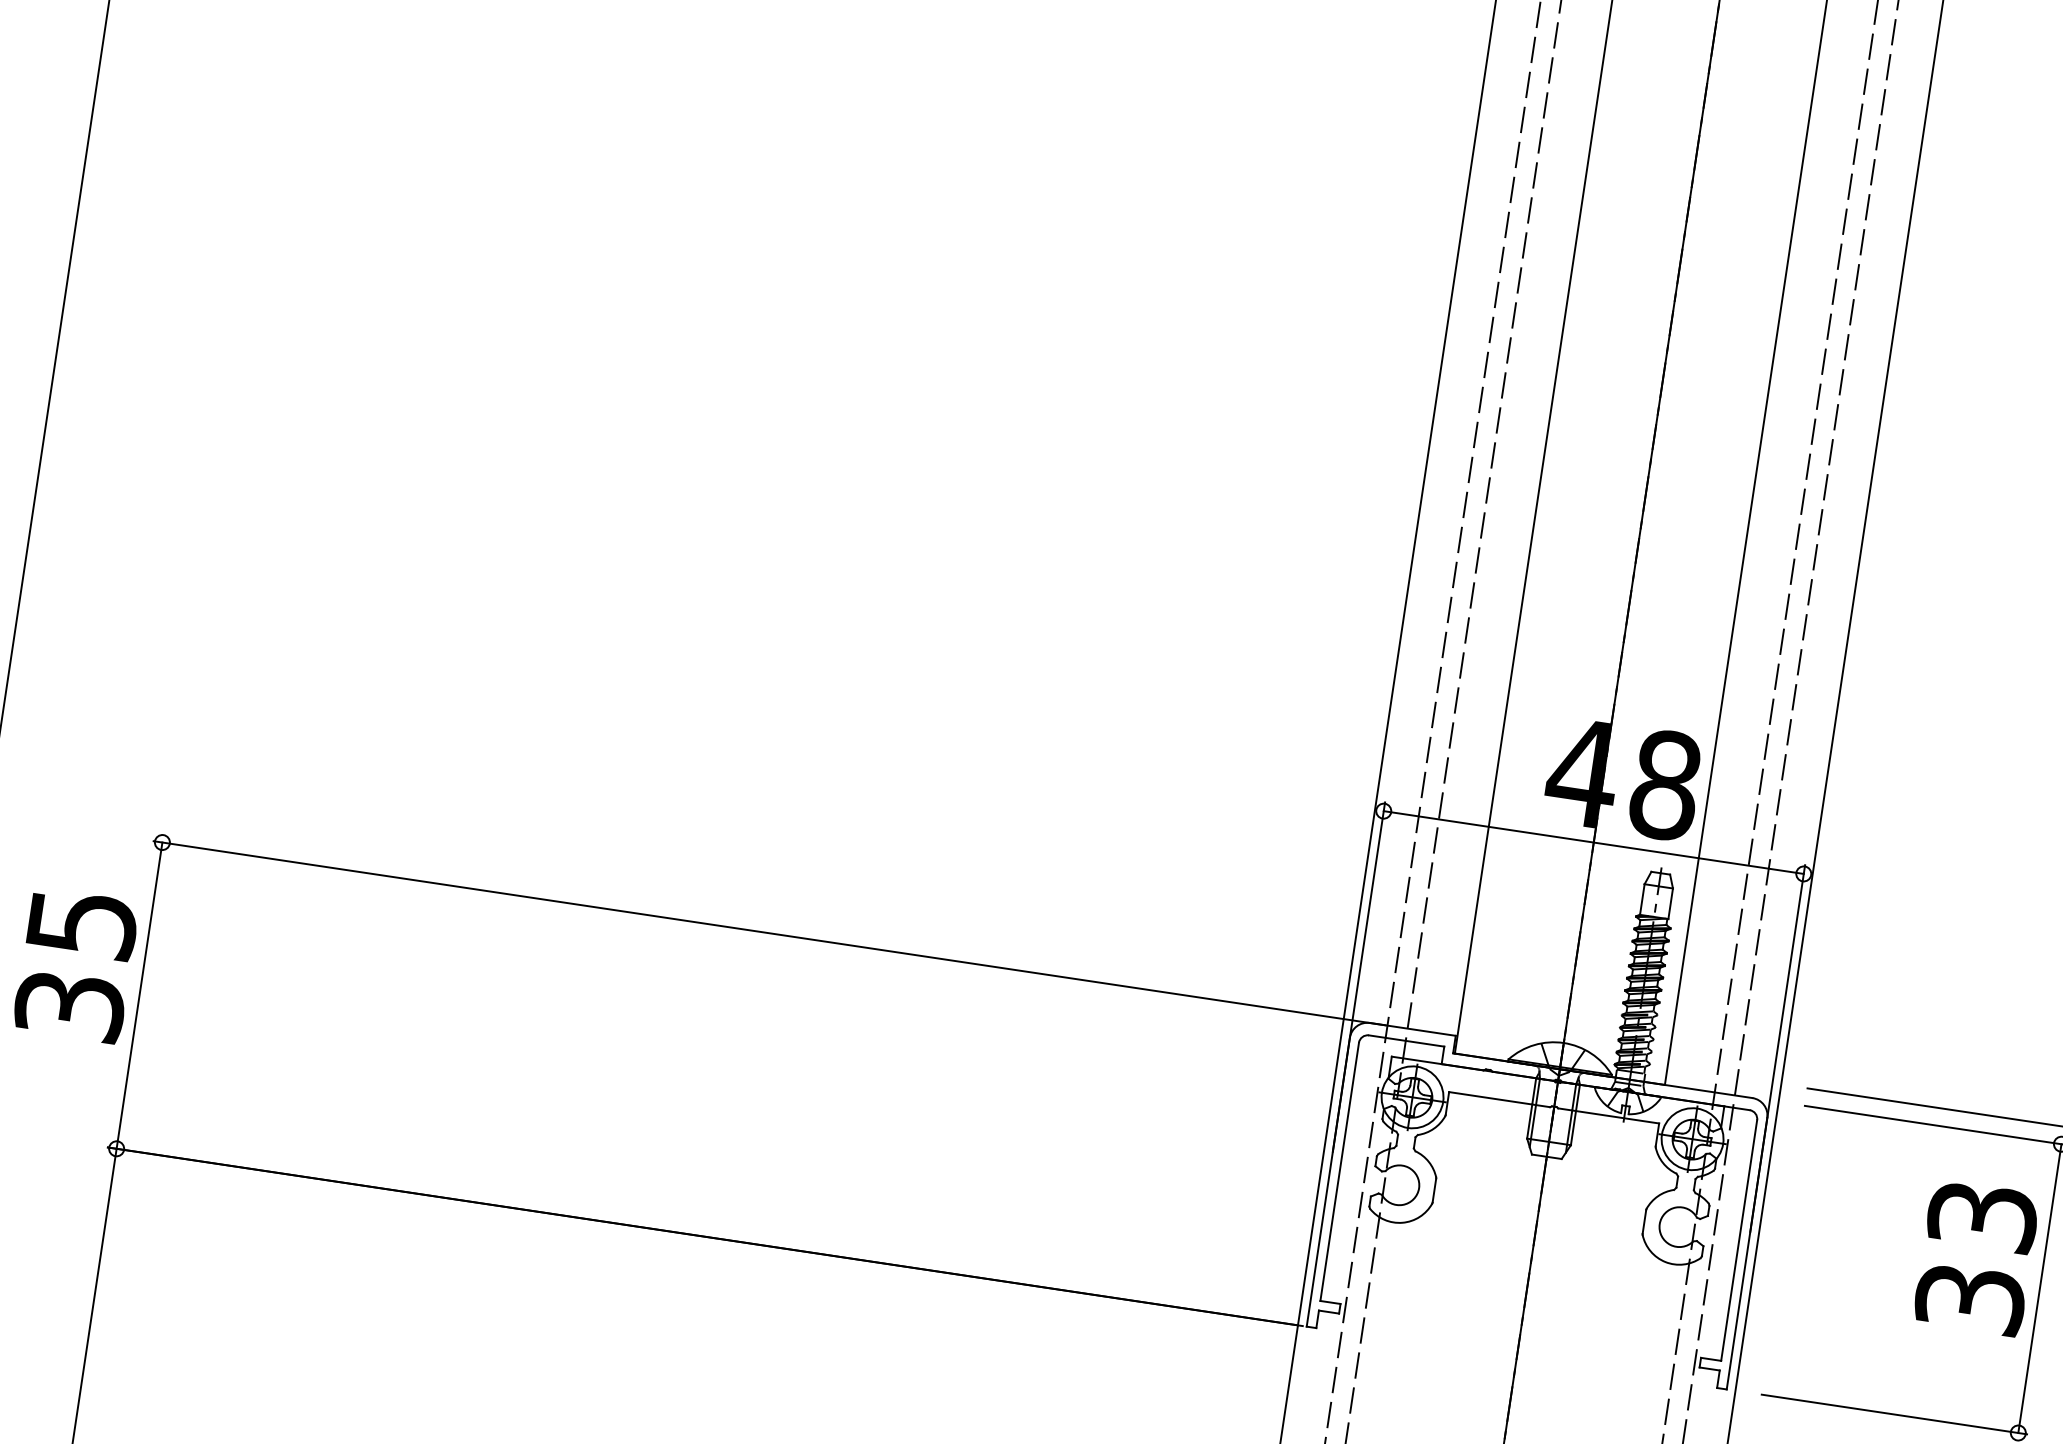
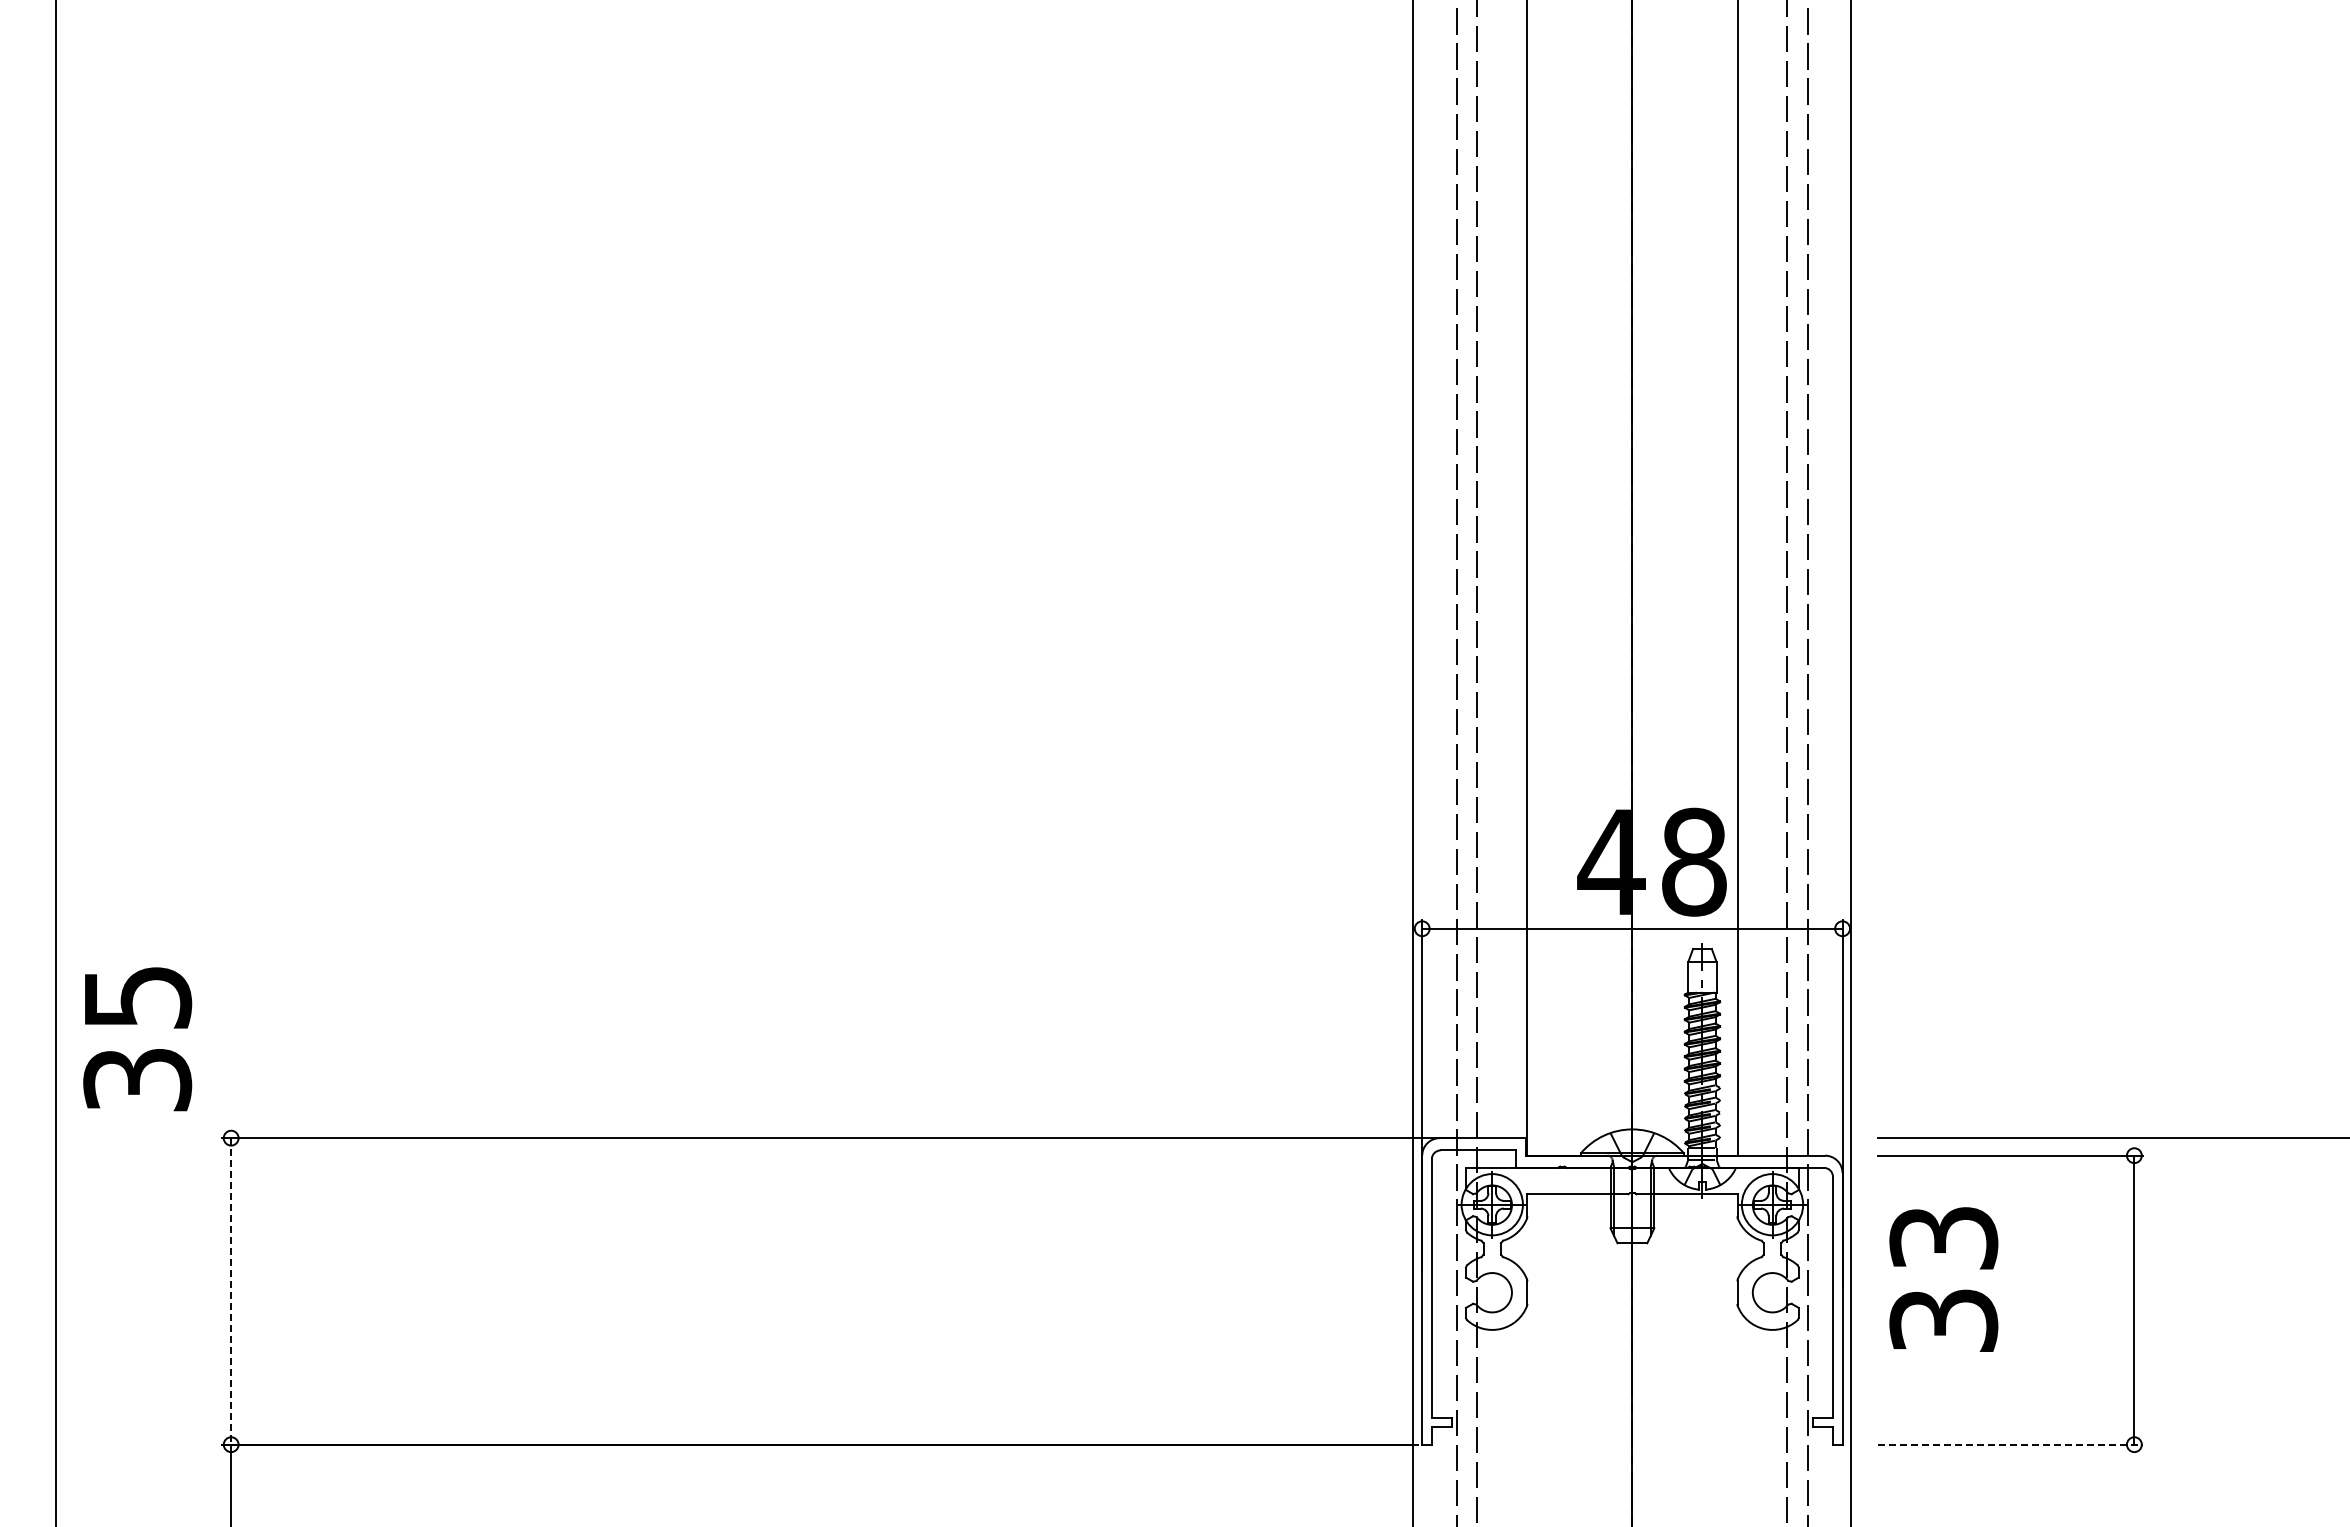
text: (75, 965) -> (137, 1039), moved
line: (139, 995) -> (231, 1291), solid -> dashed
text: (1976, 1257) -> (1943, 1279), moved
line: (1894, 1414) -> (2010, 1444), solid -> dashed

